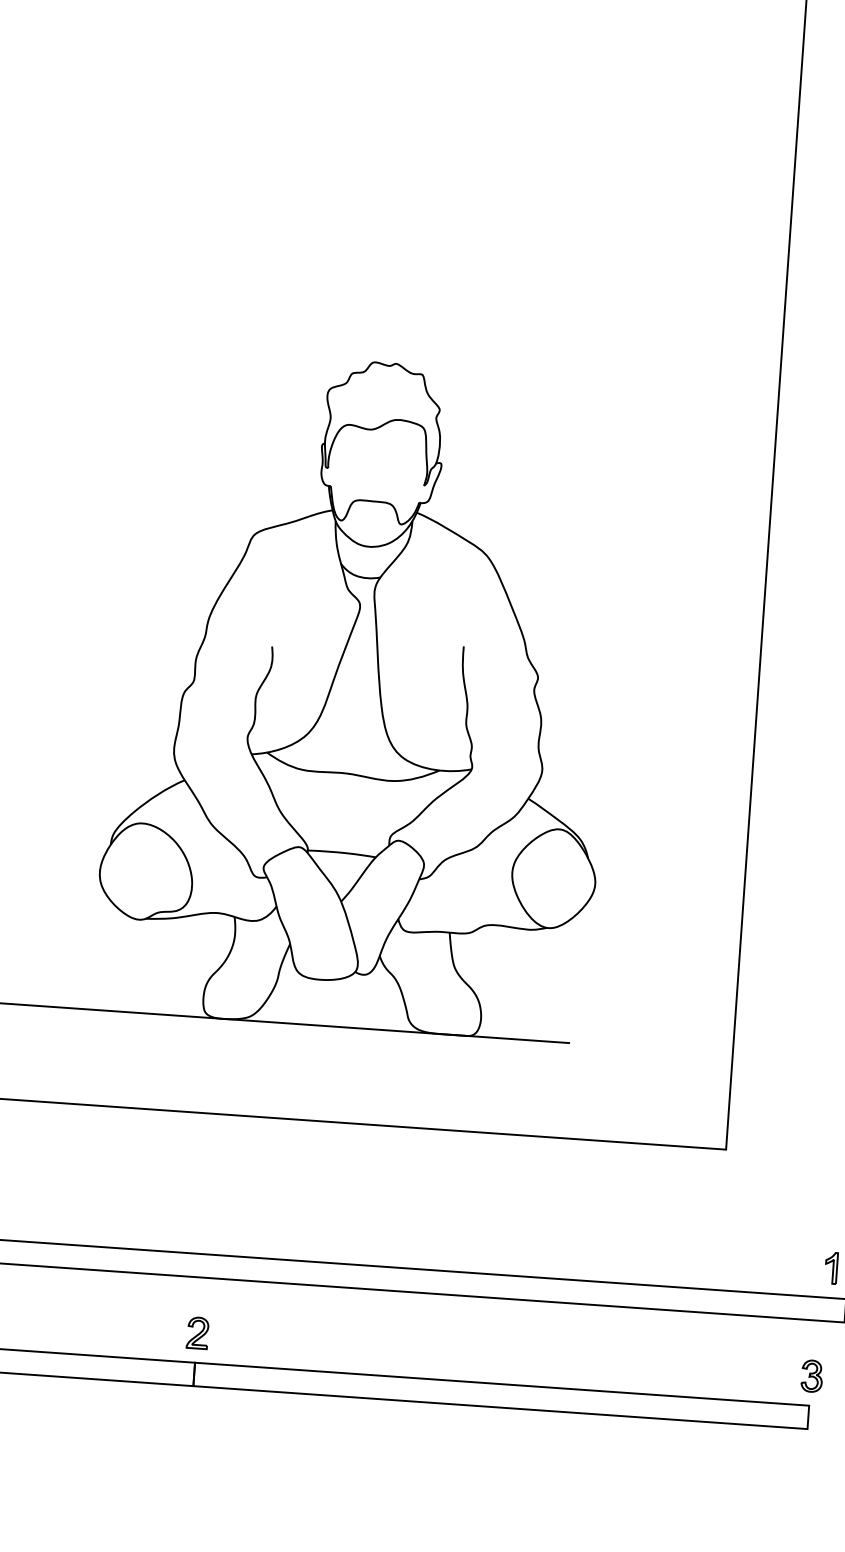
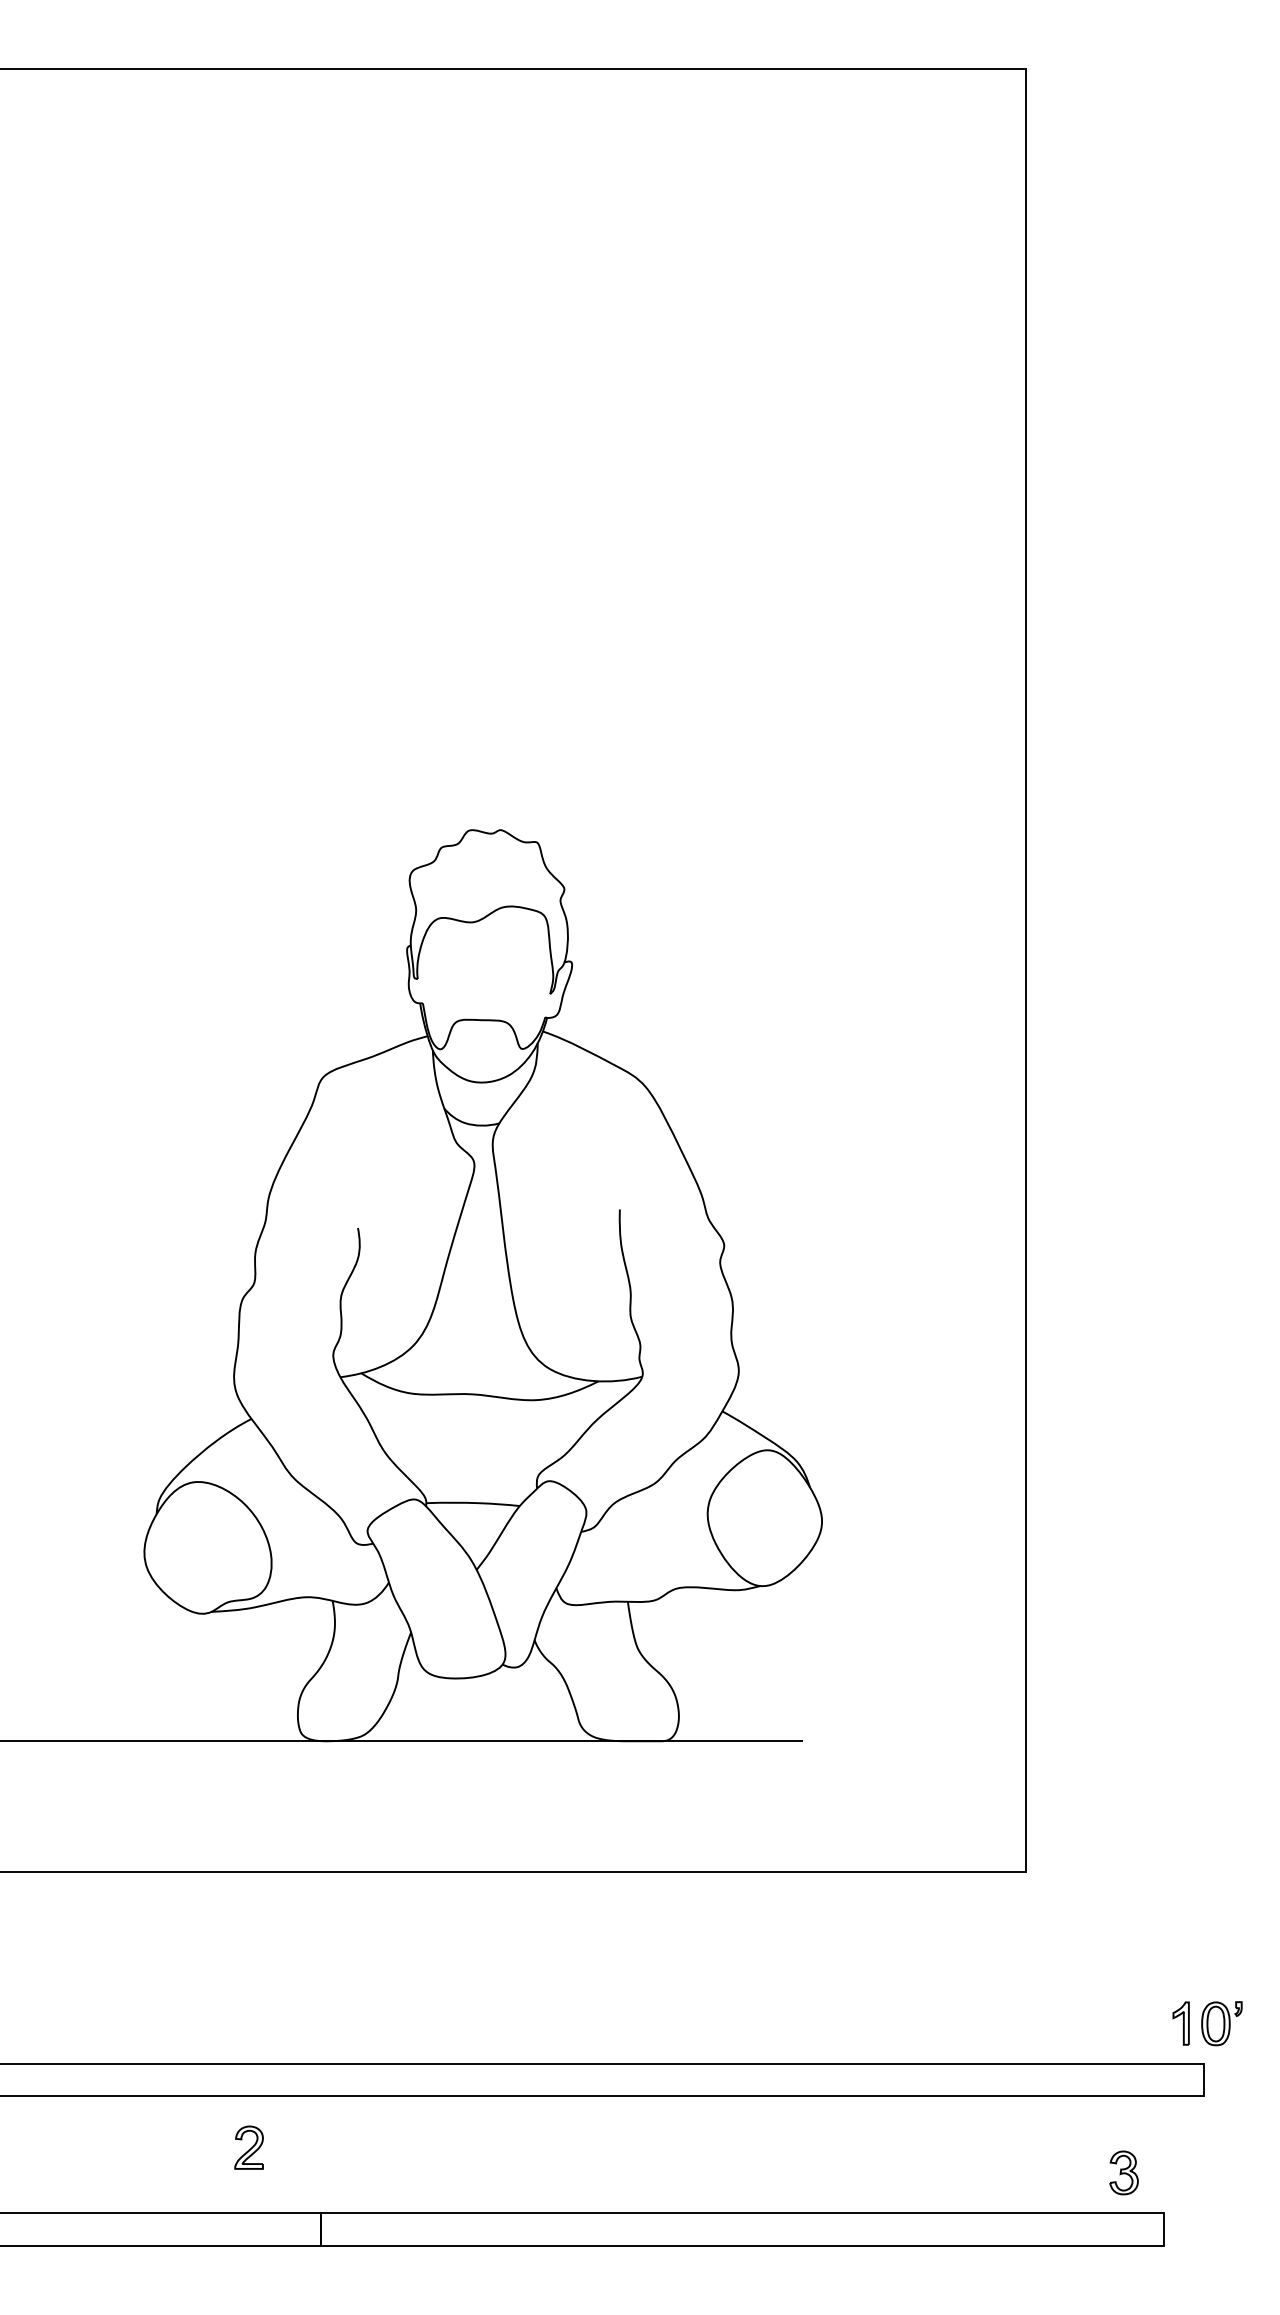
part: (197, 1332) -> (248, 2147), moved
part: (811, 1375) -> (1123, 2172), moved

